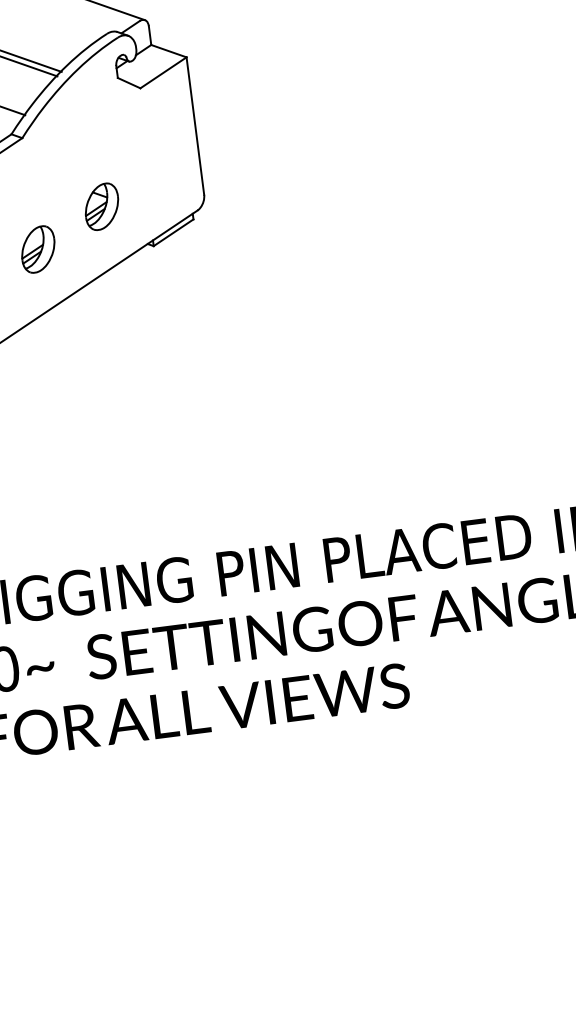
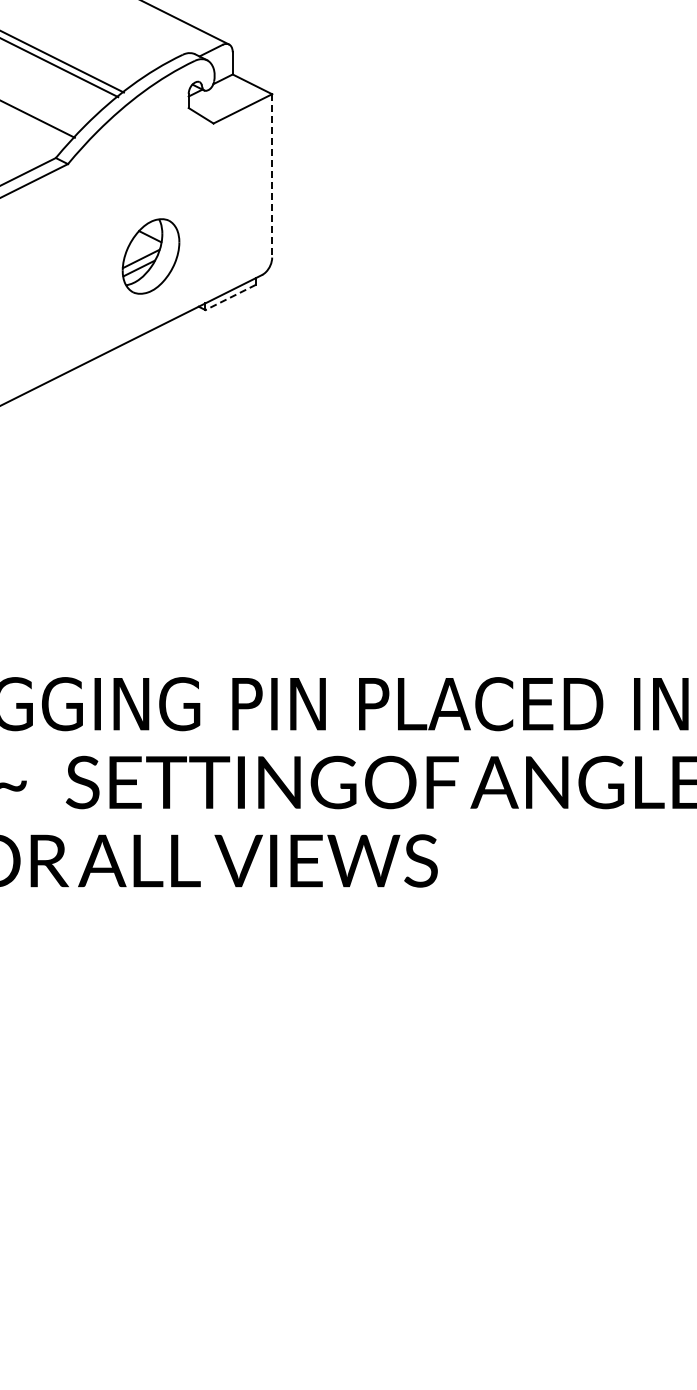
line: (195, 125) -> (272, 175), solid -> dashed
part: (101, 206) -> (150, 255), size x1.4
line: (173, 232) -> (230, 297), solid -> dashed
part: (37, 249) -> (69, 296), removed

